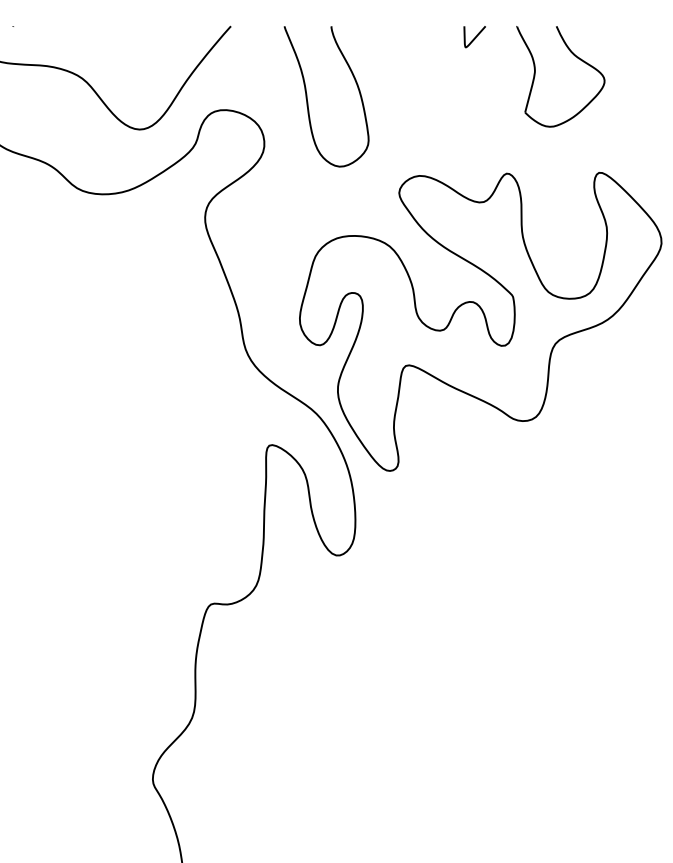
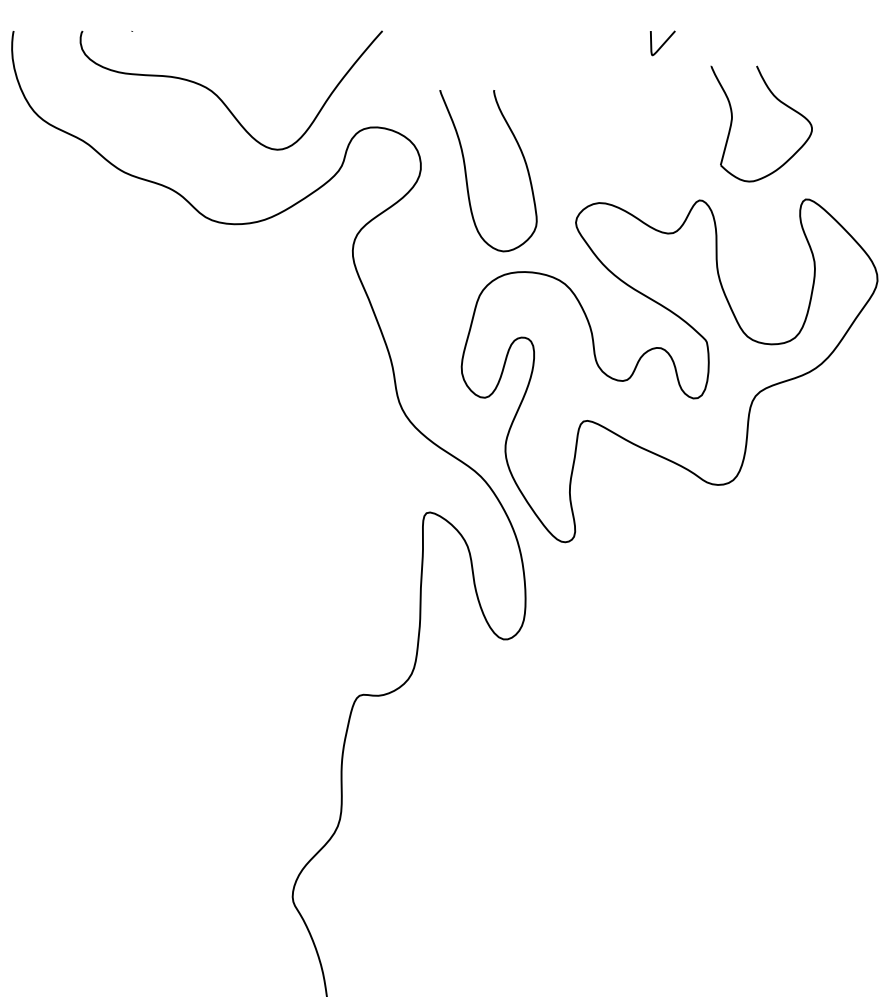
part: (574, 56) -> (777, 100), moved
curve: (308, 102) -> (467, 177), moved

